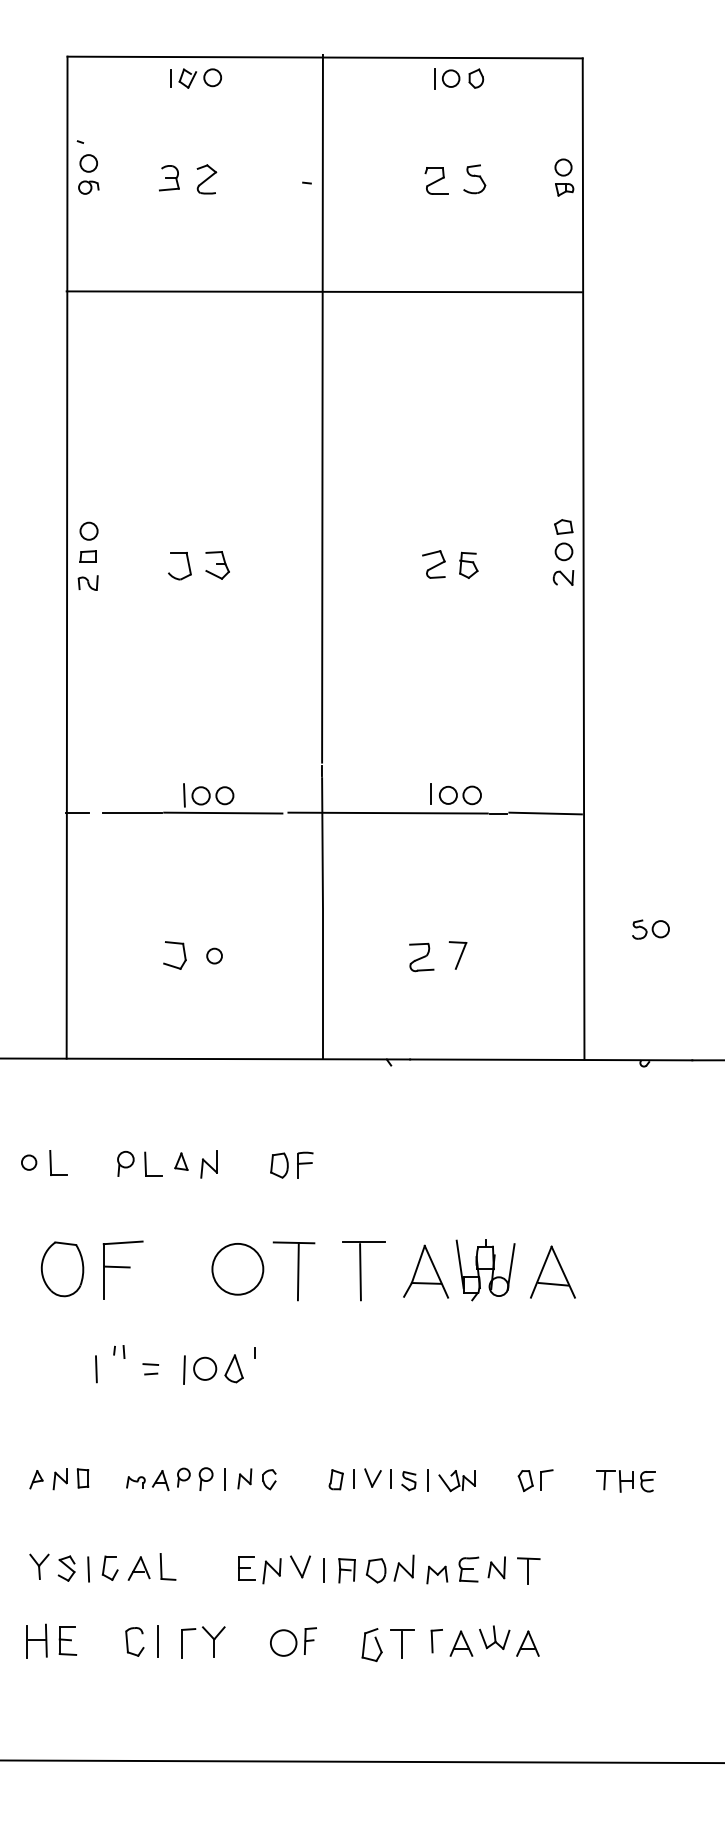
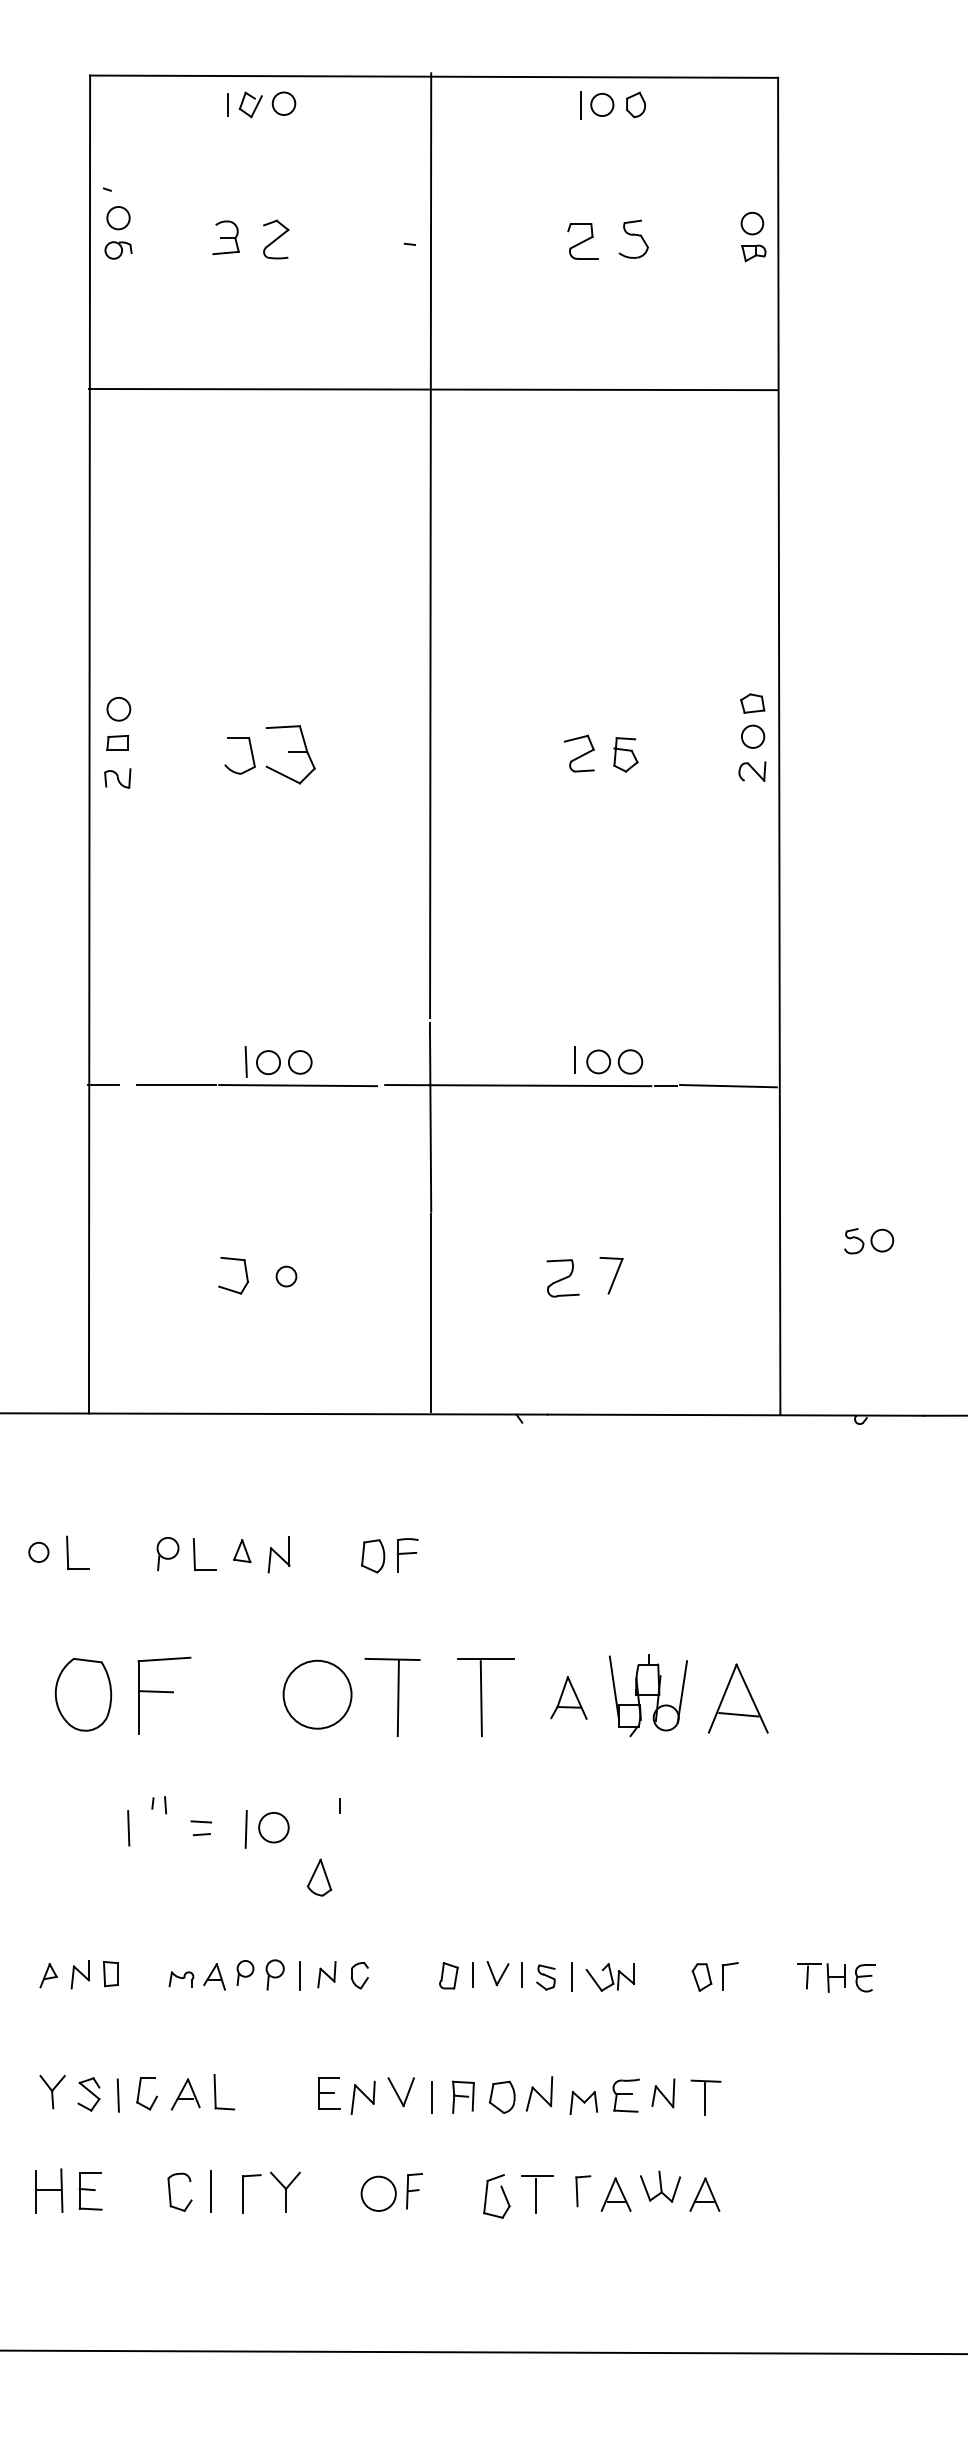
part: (217, 565) -> (290, 754), size x1.6
part: (425, 1271) -> (568, 1697), size x0.6
part: (234, 1368) -> (319, 1877), moved

